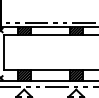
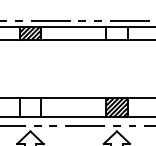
hatch: (75, 30) -> (115, 32), removed
hatch: (23, 75) -> (29, 107), removed

